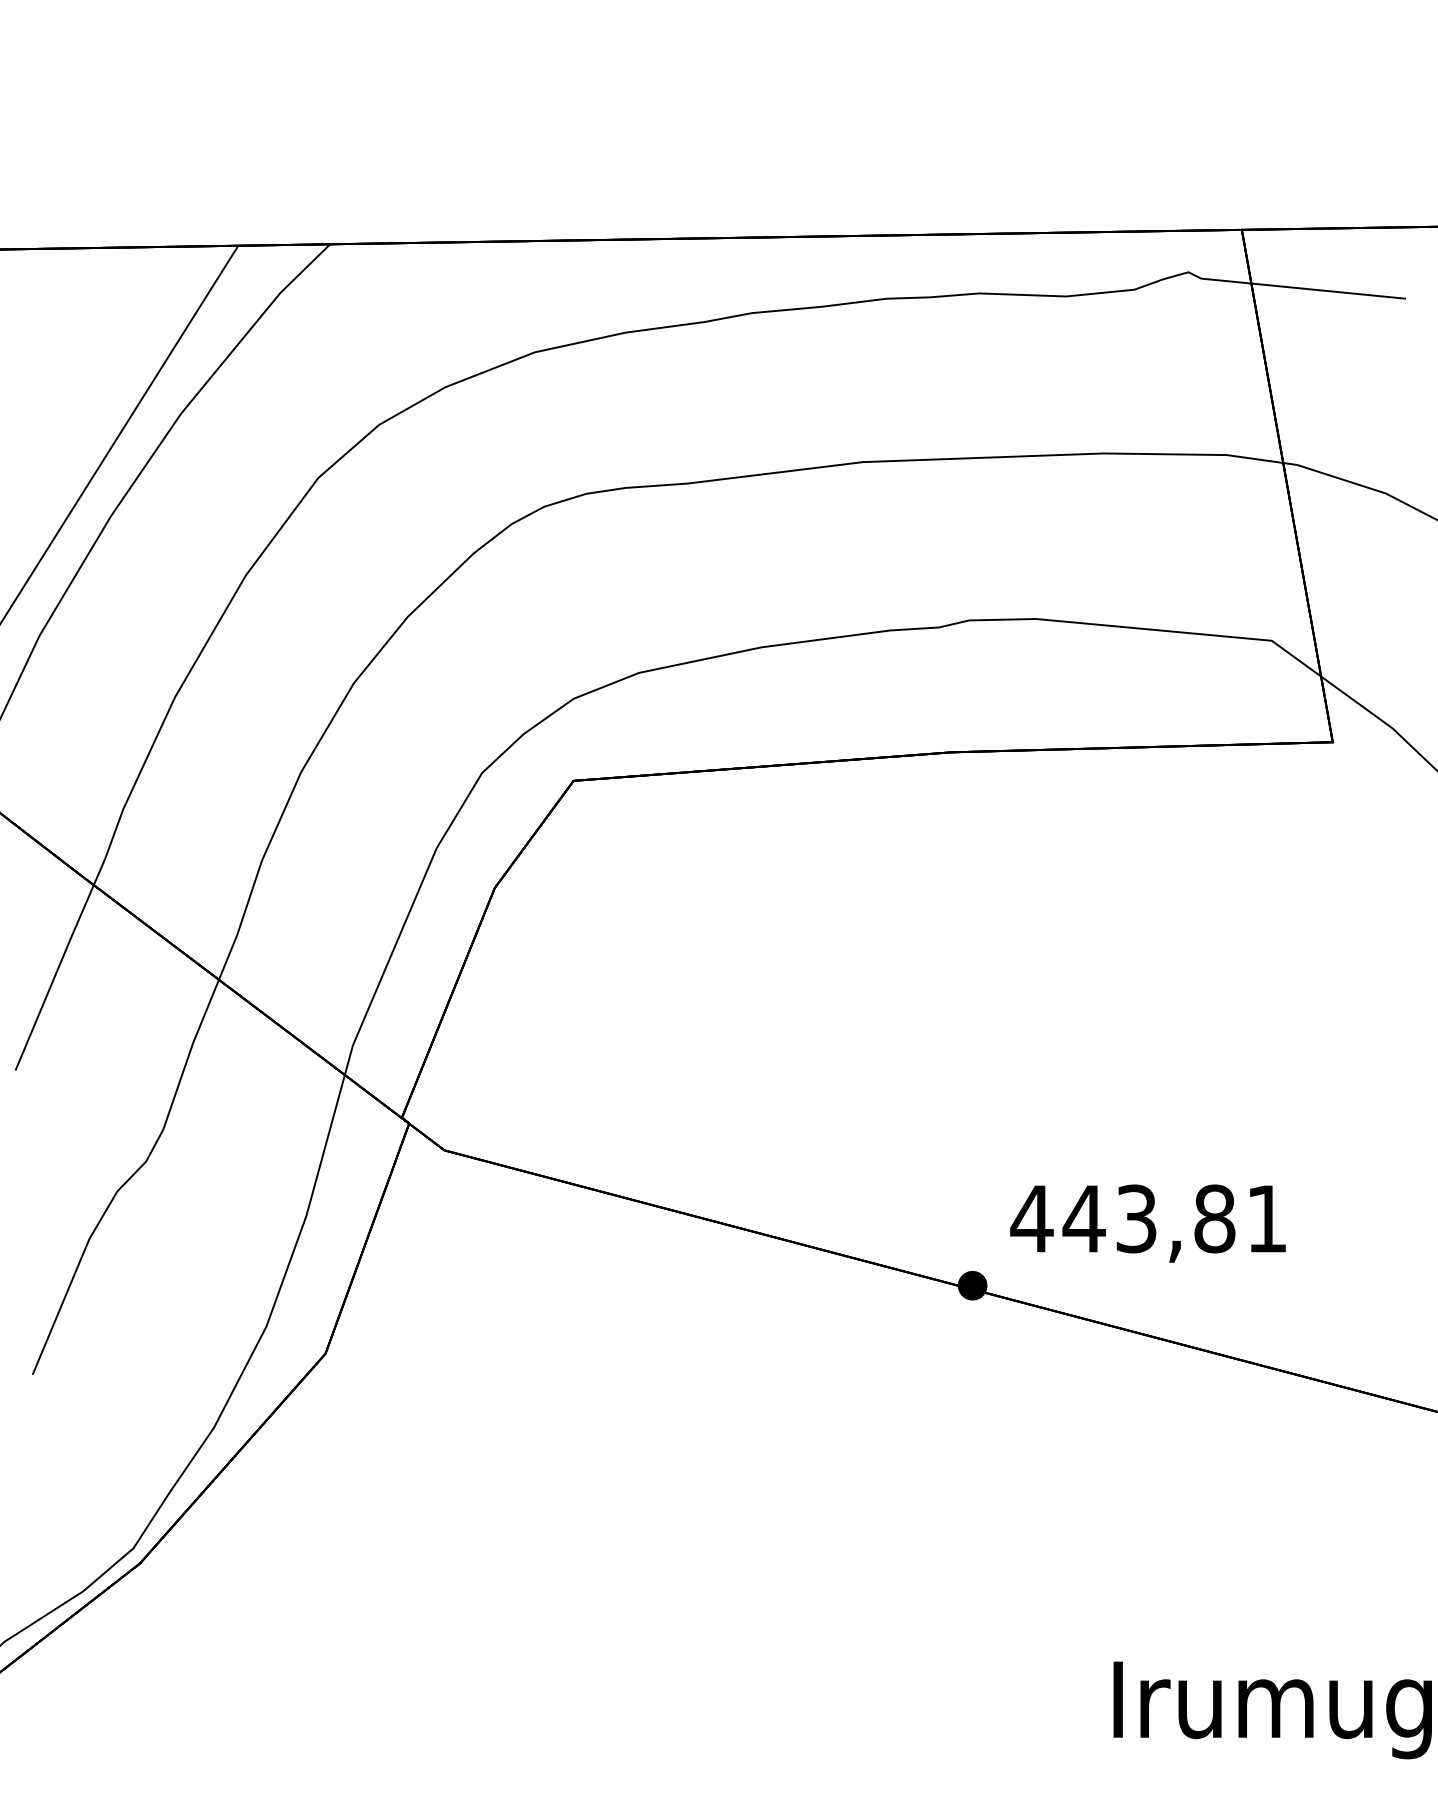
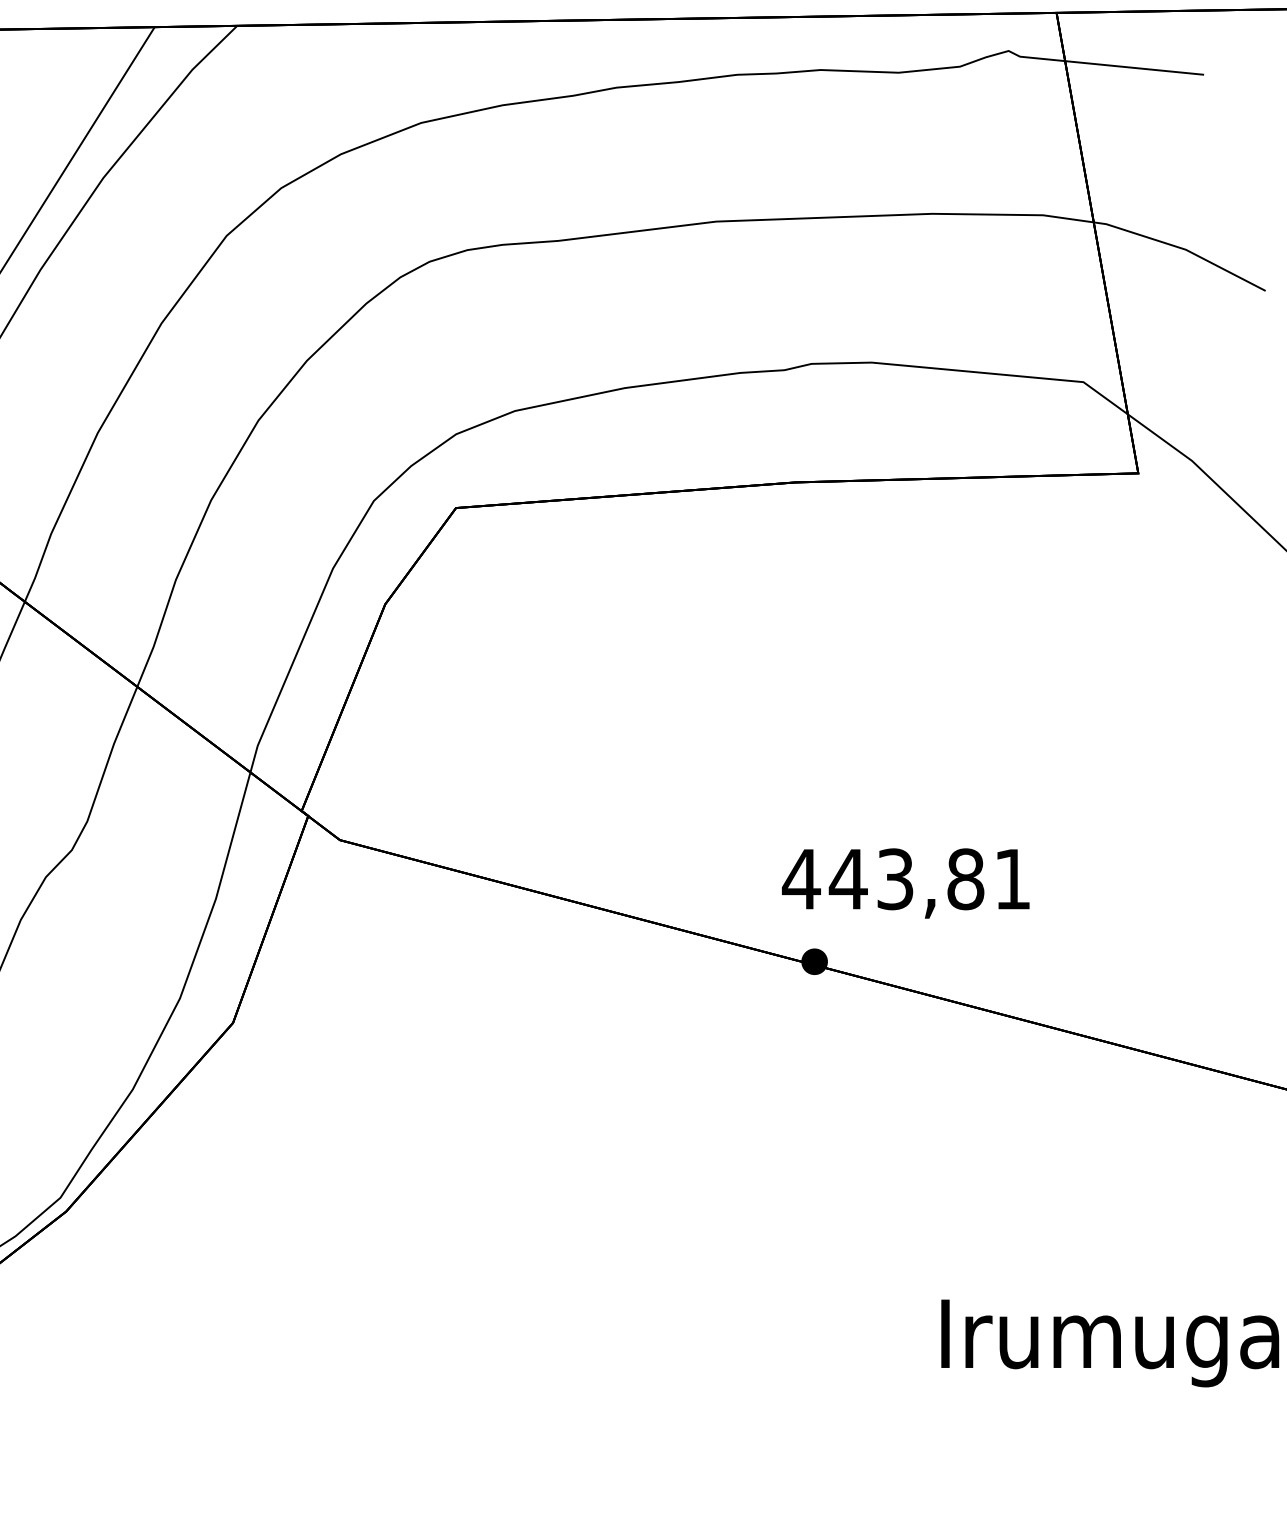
text: (1147, 1223) -> (905, 883), moved

